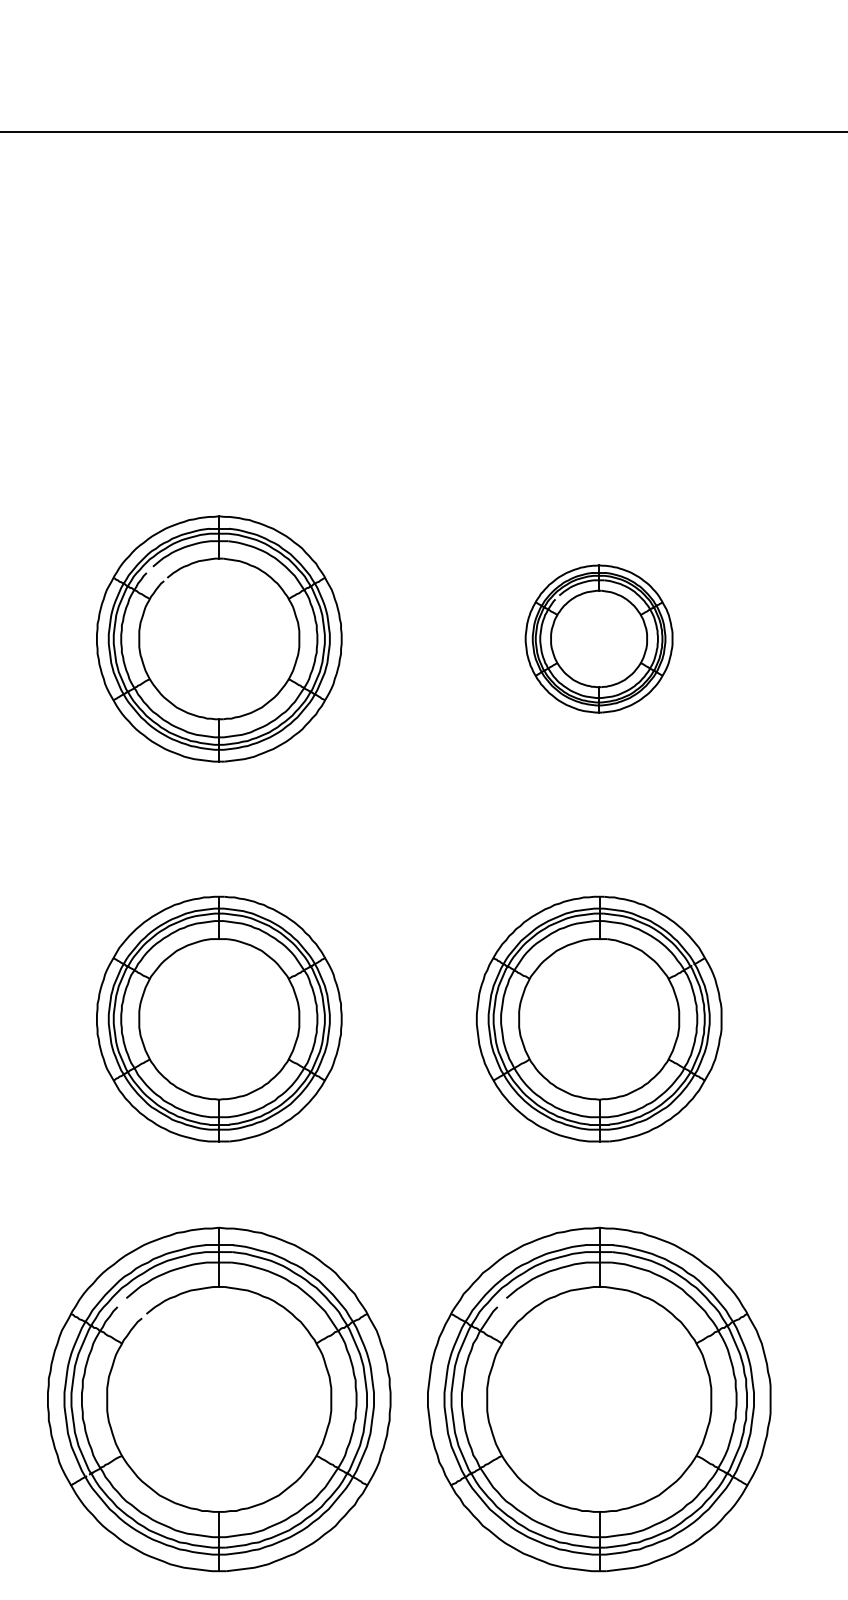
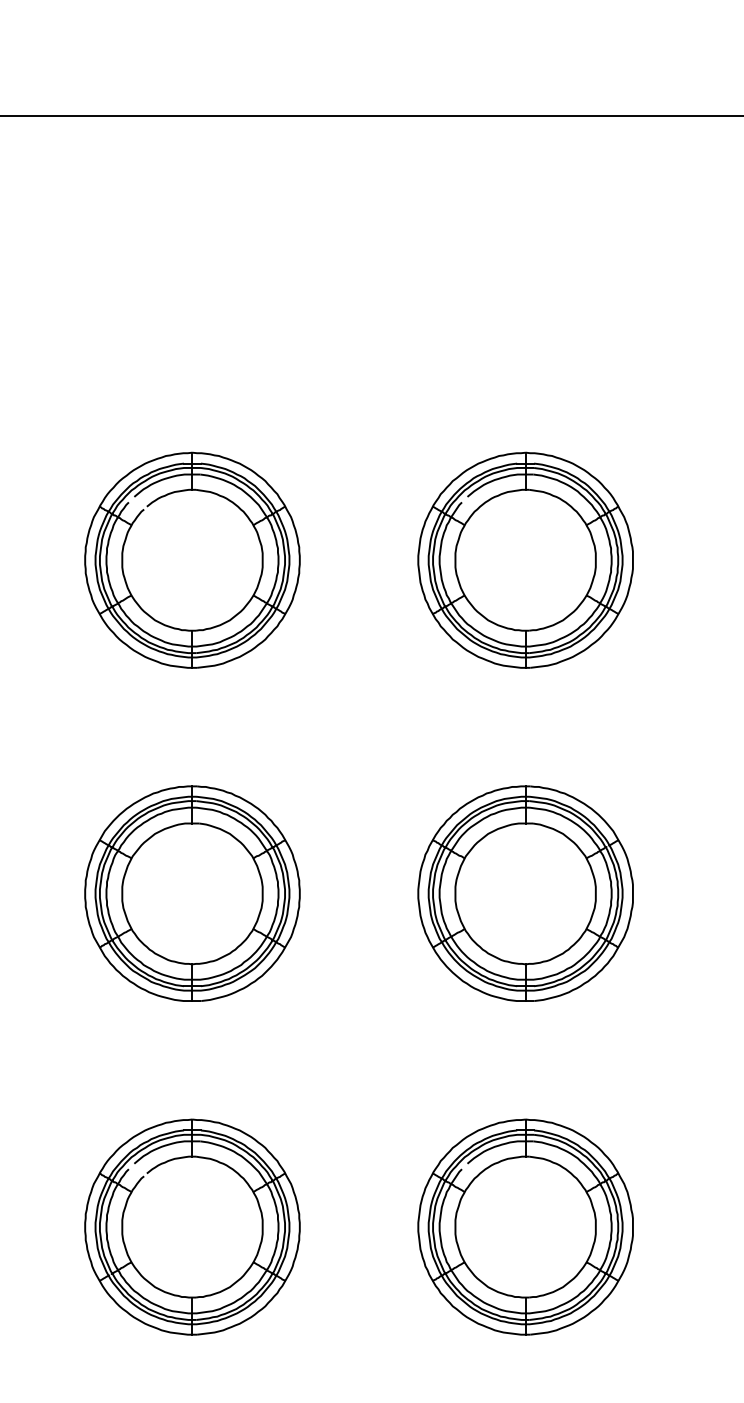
part: (598, 638) -> (525, 559), size x1.67
part: (219, 1398) -> (192, 1226), size x0.71
part: (598, 1398) -> (525, 1226), size x0.71

